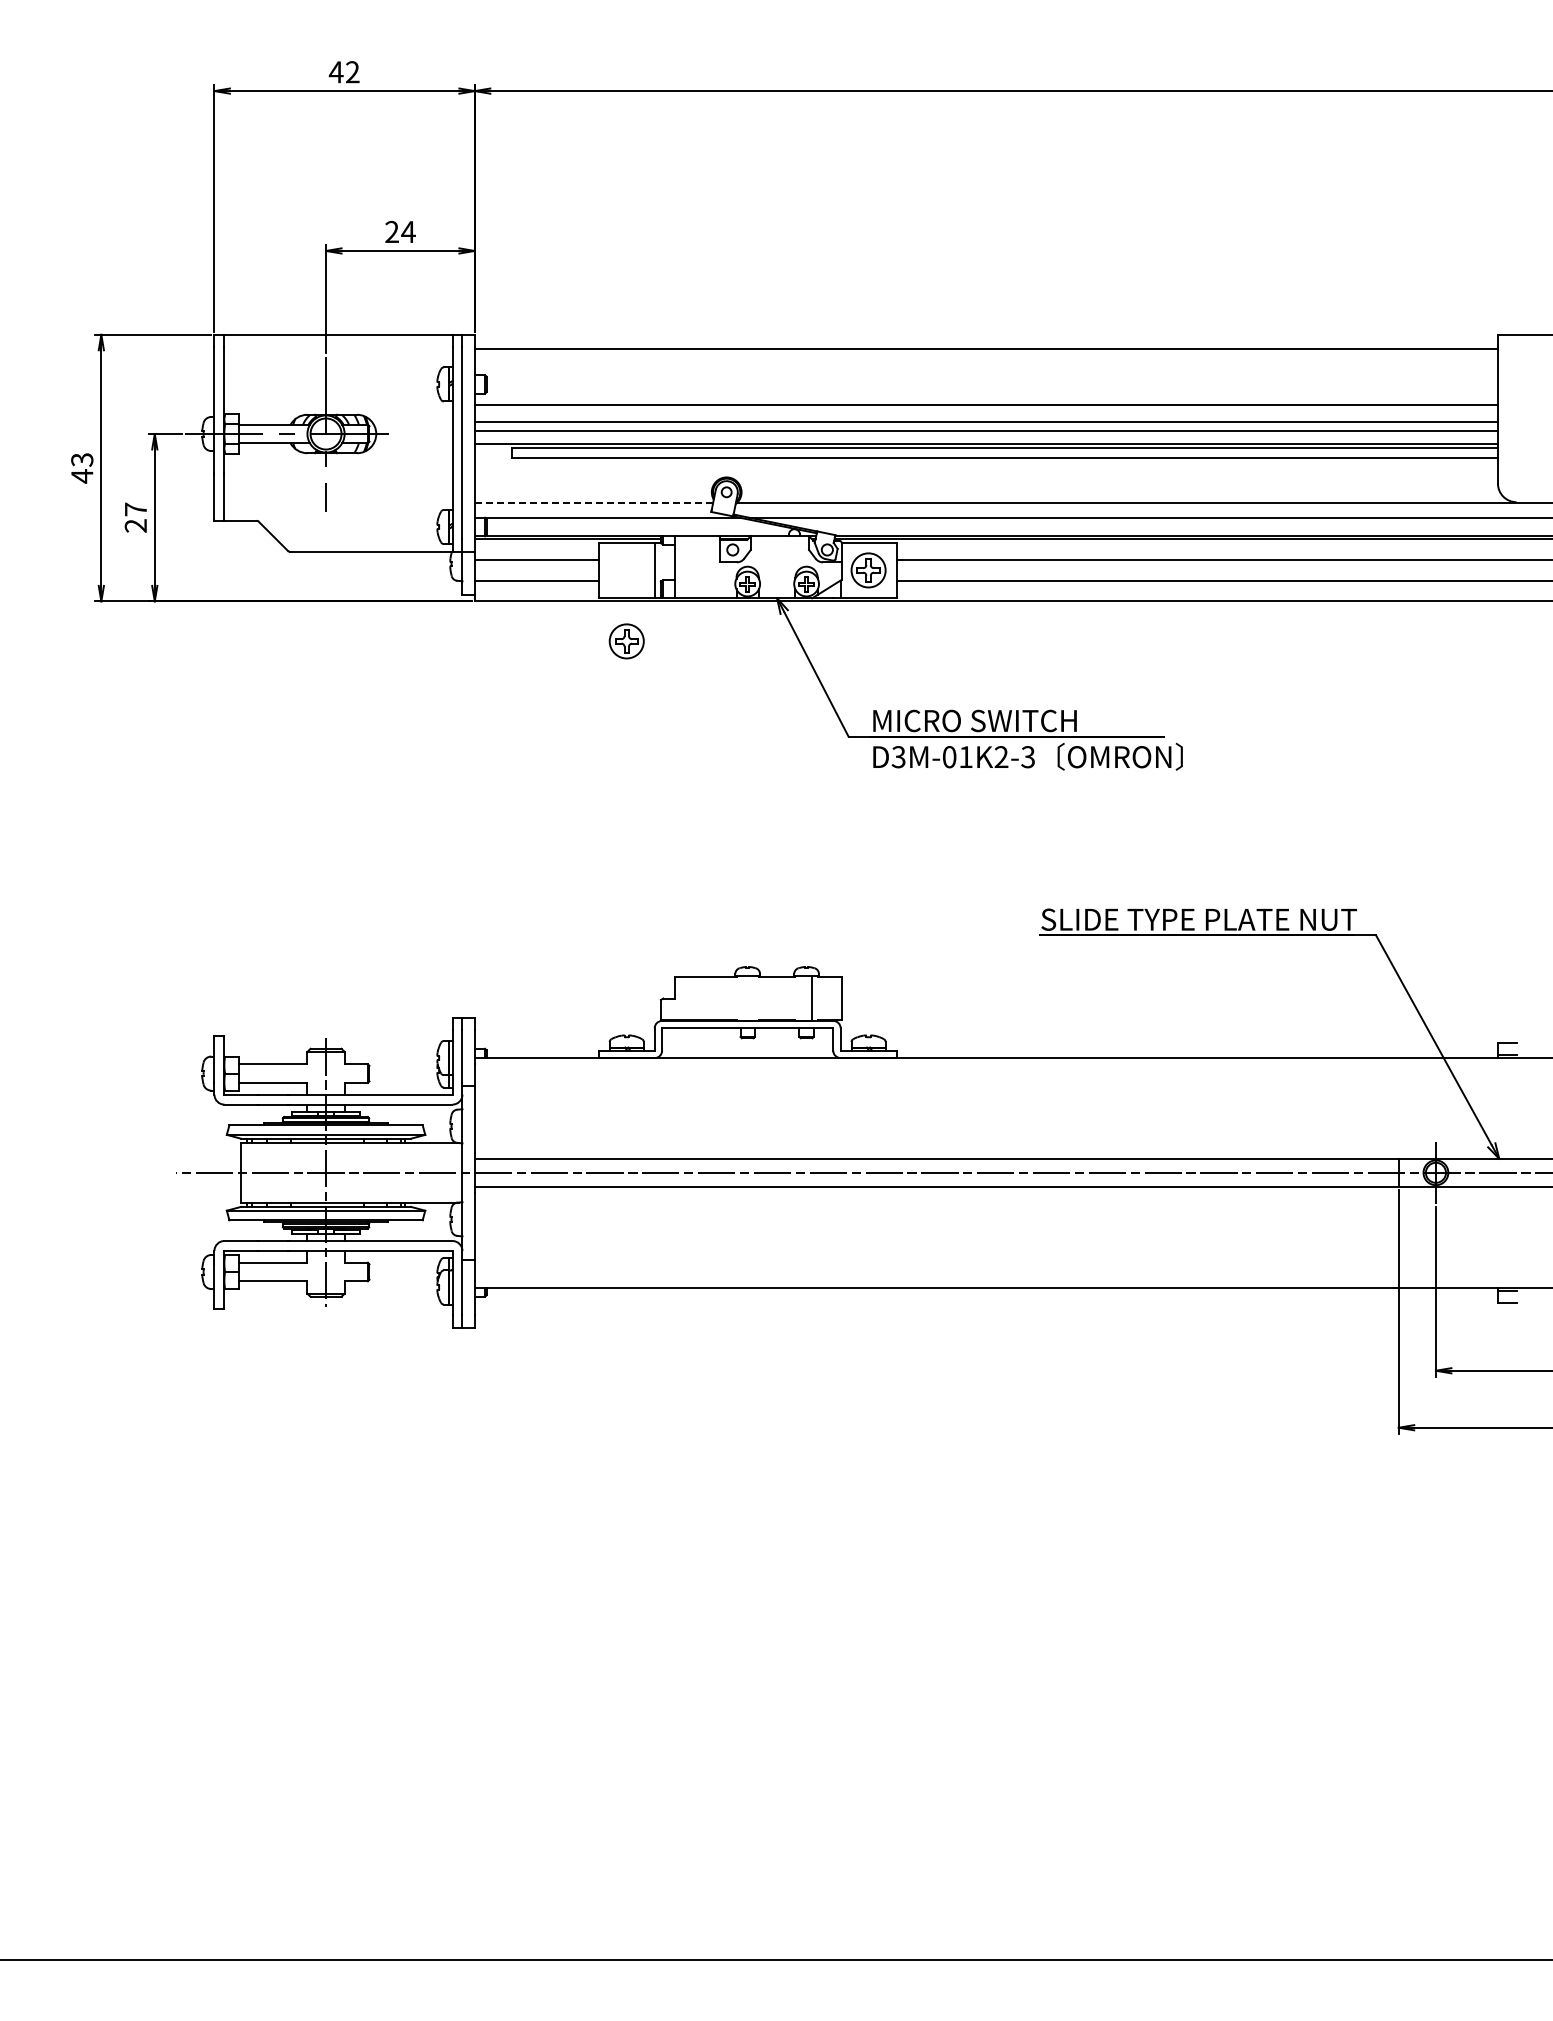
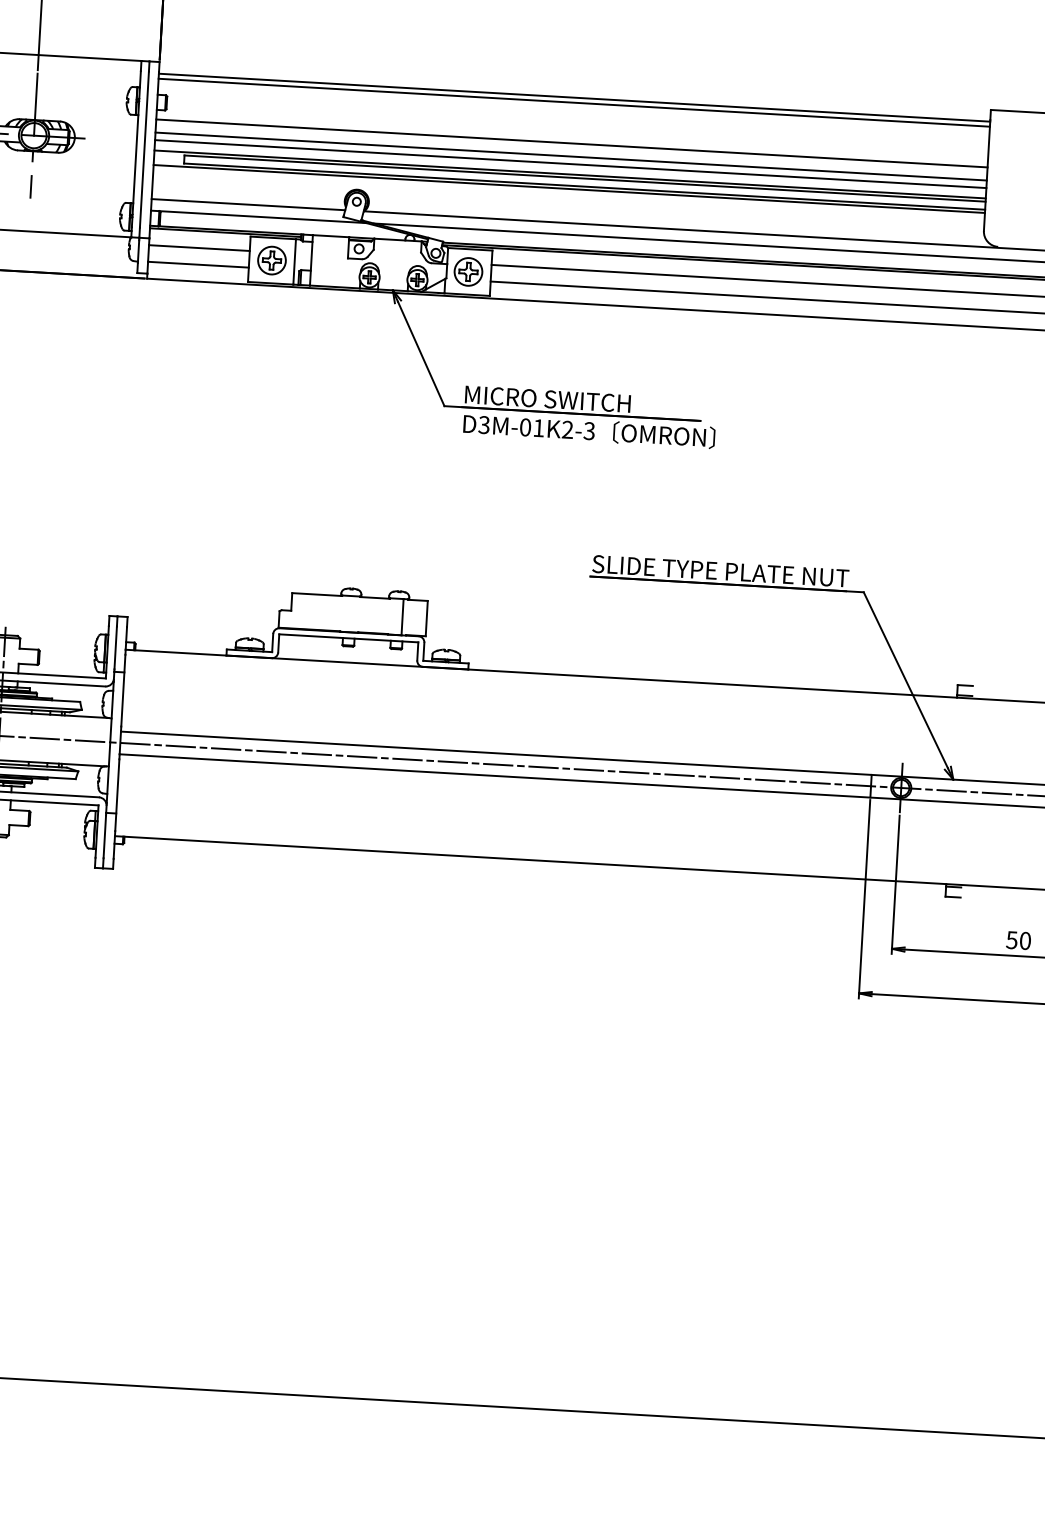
line: (985, 355) -> (573, 102), added
line: (985, 461) -> (568, 188), added
line: (593, 503) -> (248, 204), dashed -> solid
part: (626, 641) -> (271, 260), moved

